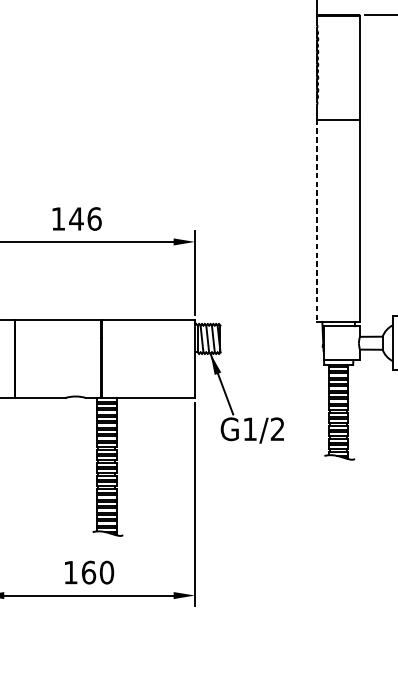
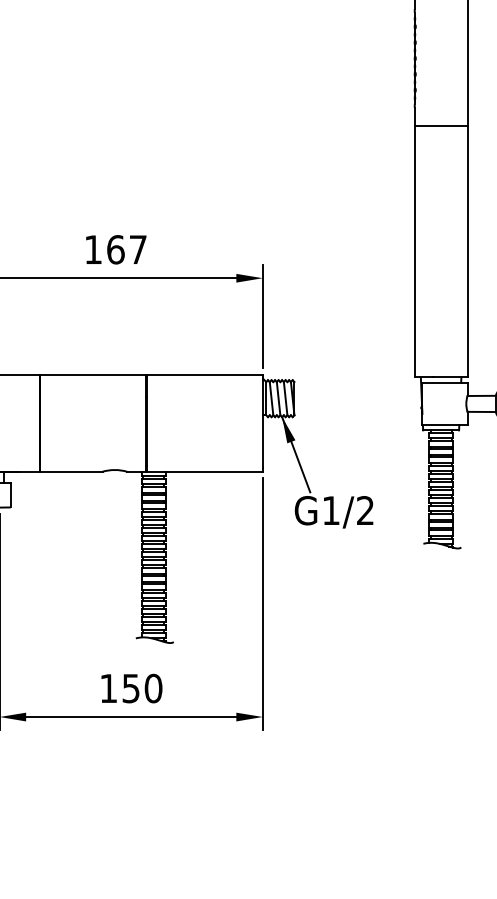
text: (85, 218) -> (126, 249), 146 -> 167
line: (317, 220) -> (414, 251), dashed -> solid
text: (89, 572) -> (131, 688), 160 -> 150

